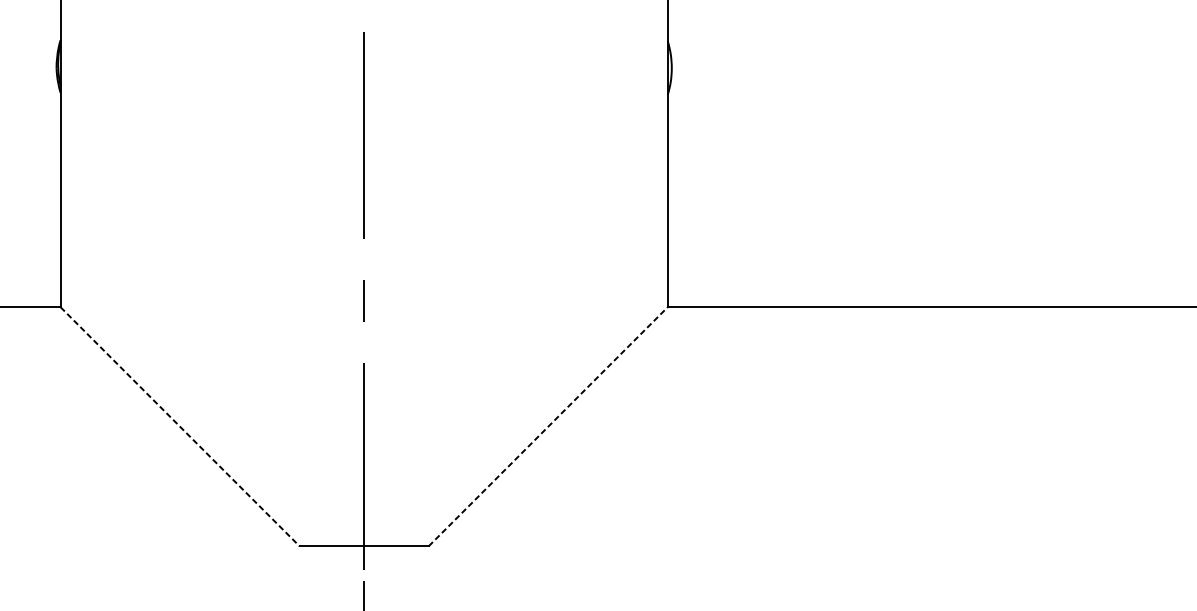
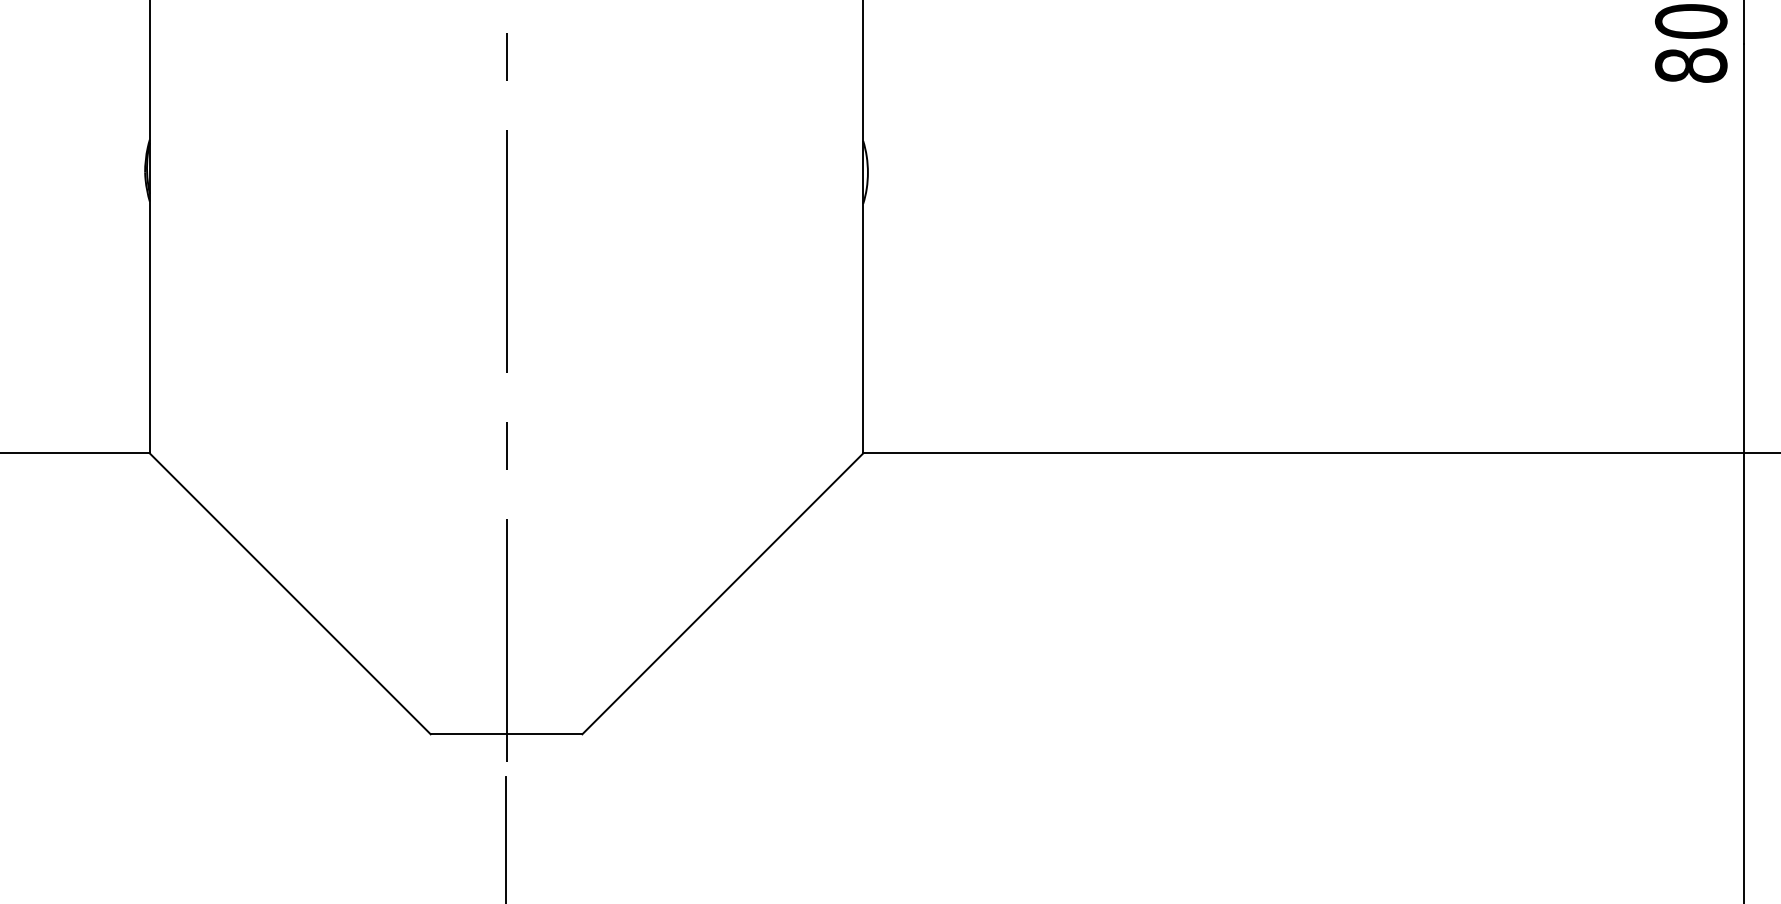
line: (180, 426) -> (290, 593), dashed -> solid
line: (548, 426) -> (722, 593), dashed -> solid

